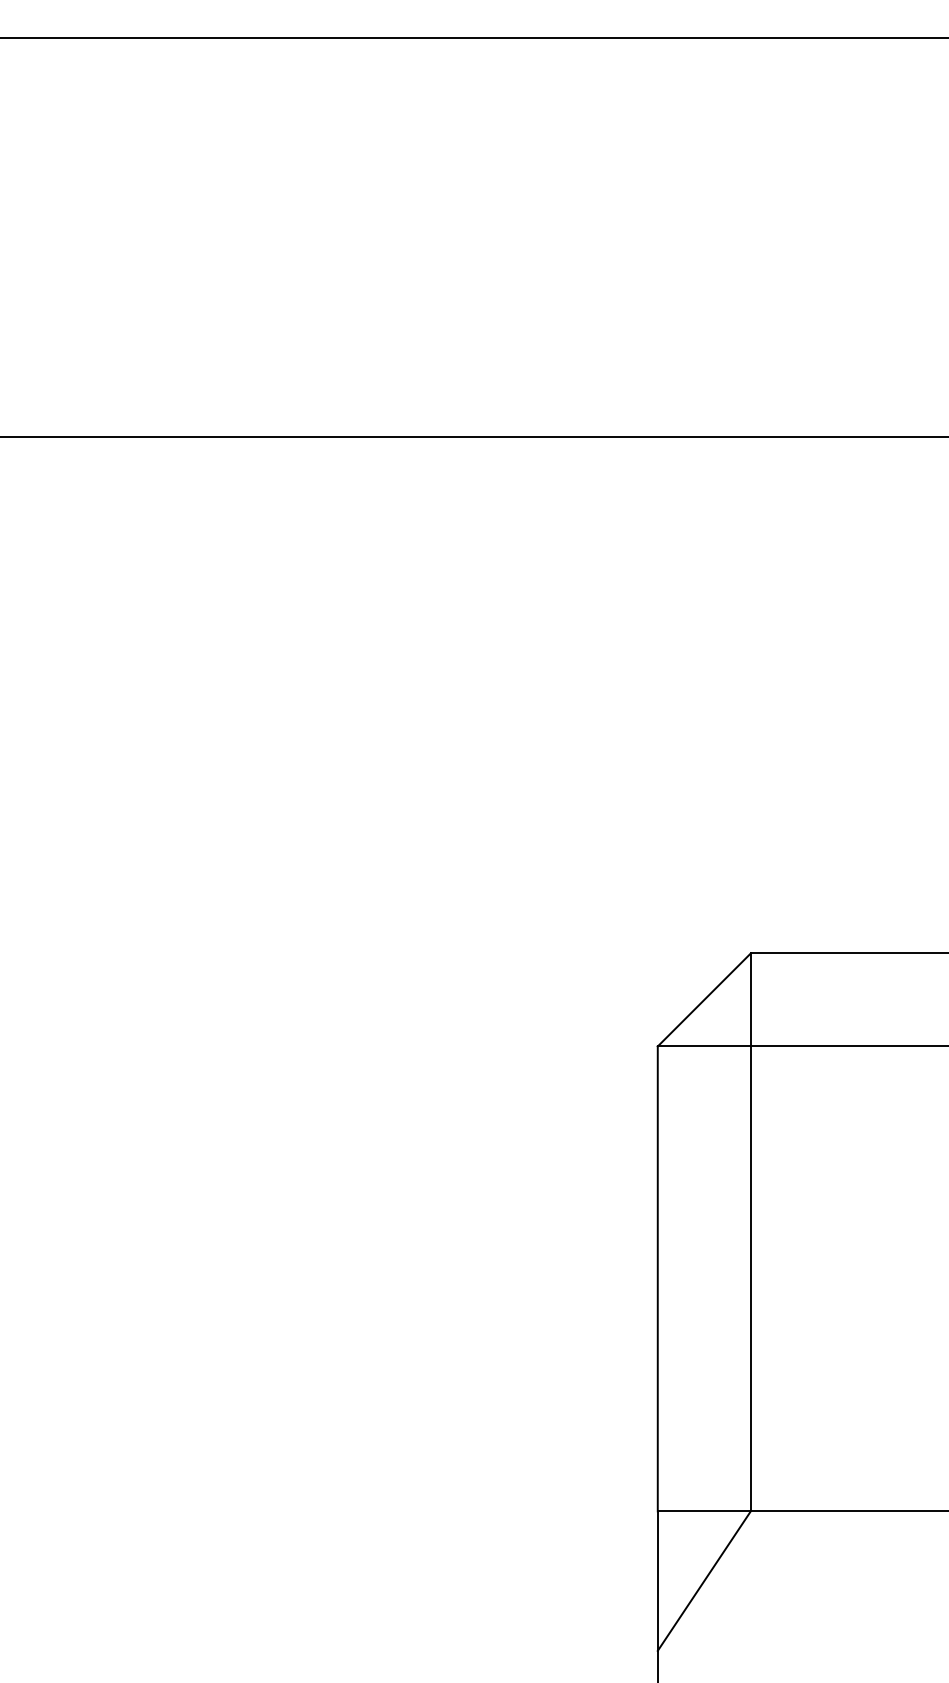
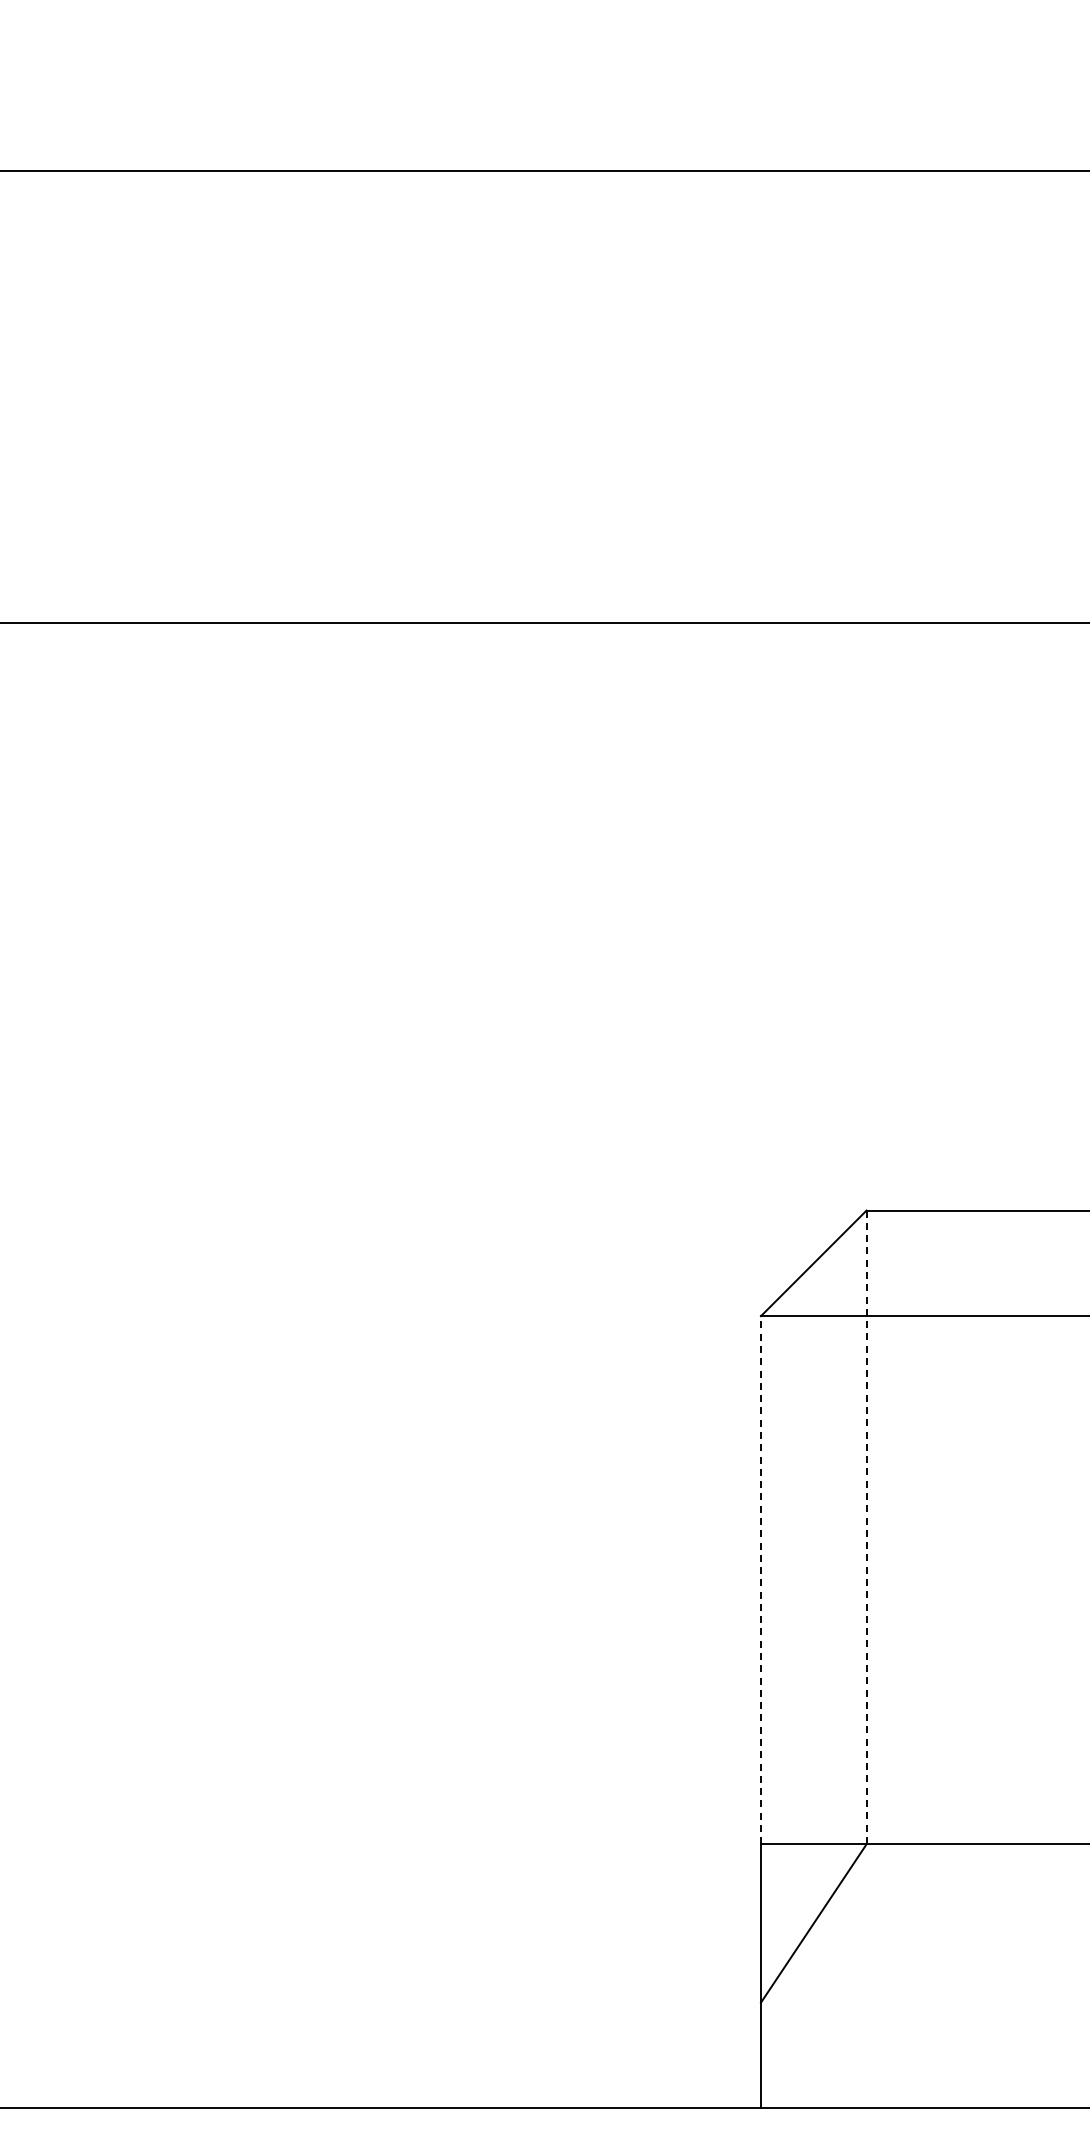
line: (750, 1232) -> (866, 1527), solid -> dashed
line: (657, 1278) -> (760, 1579), solid -> dashed

